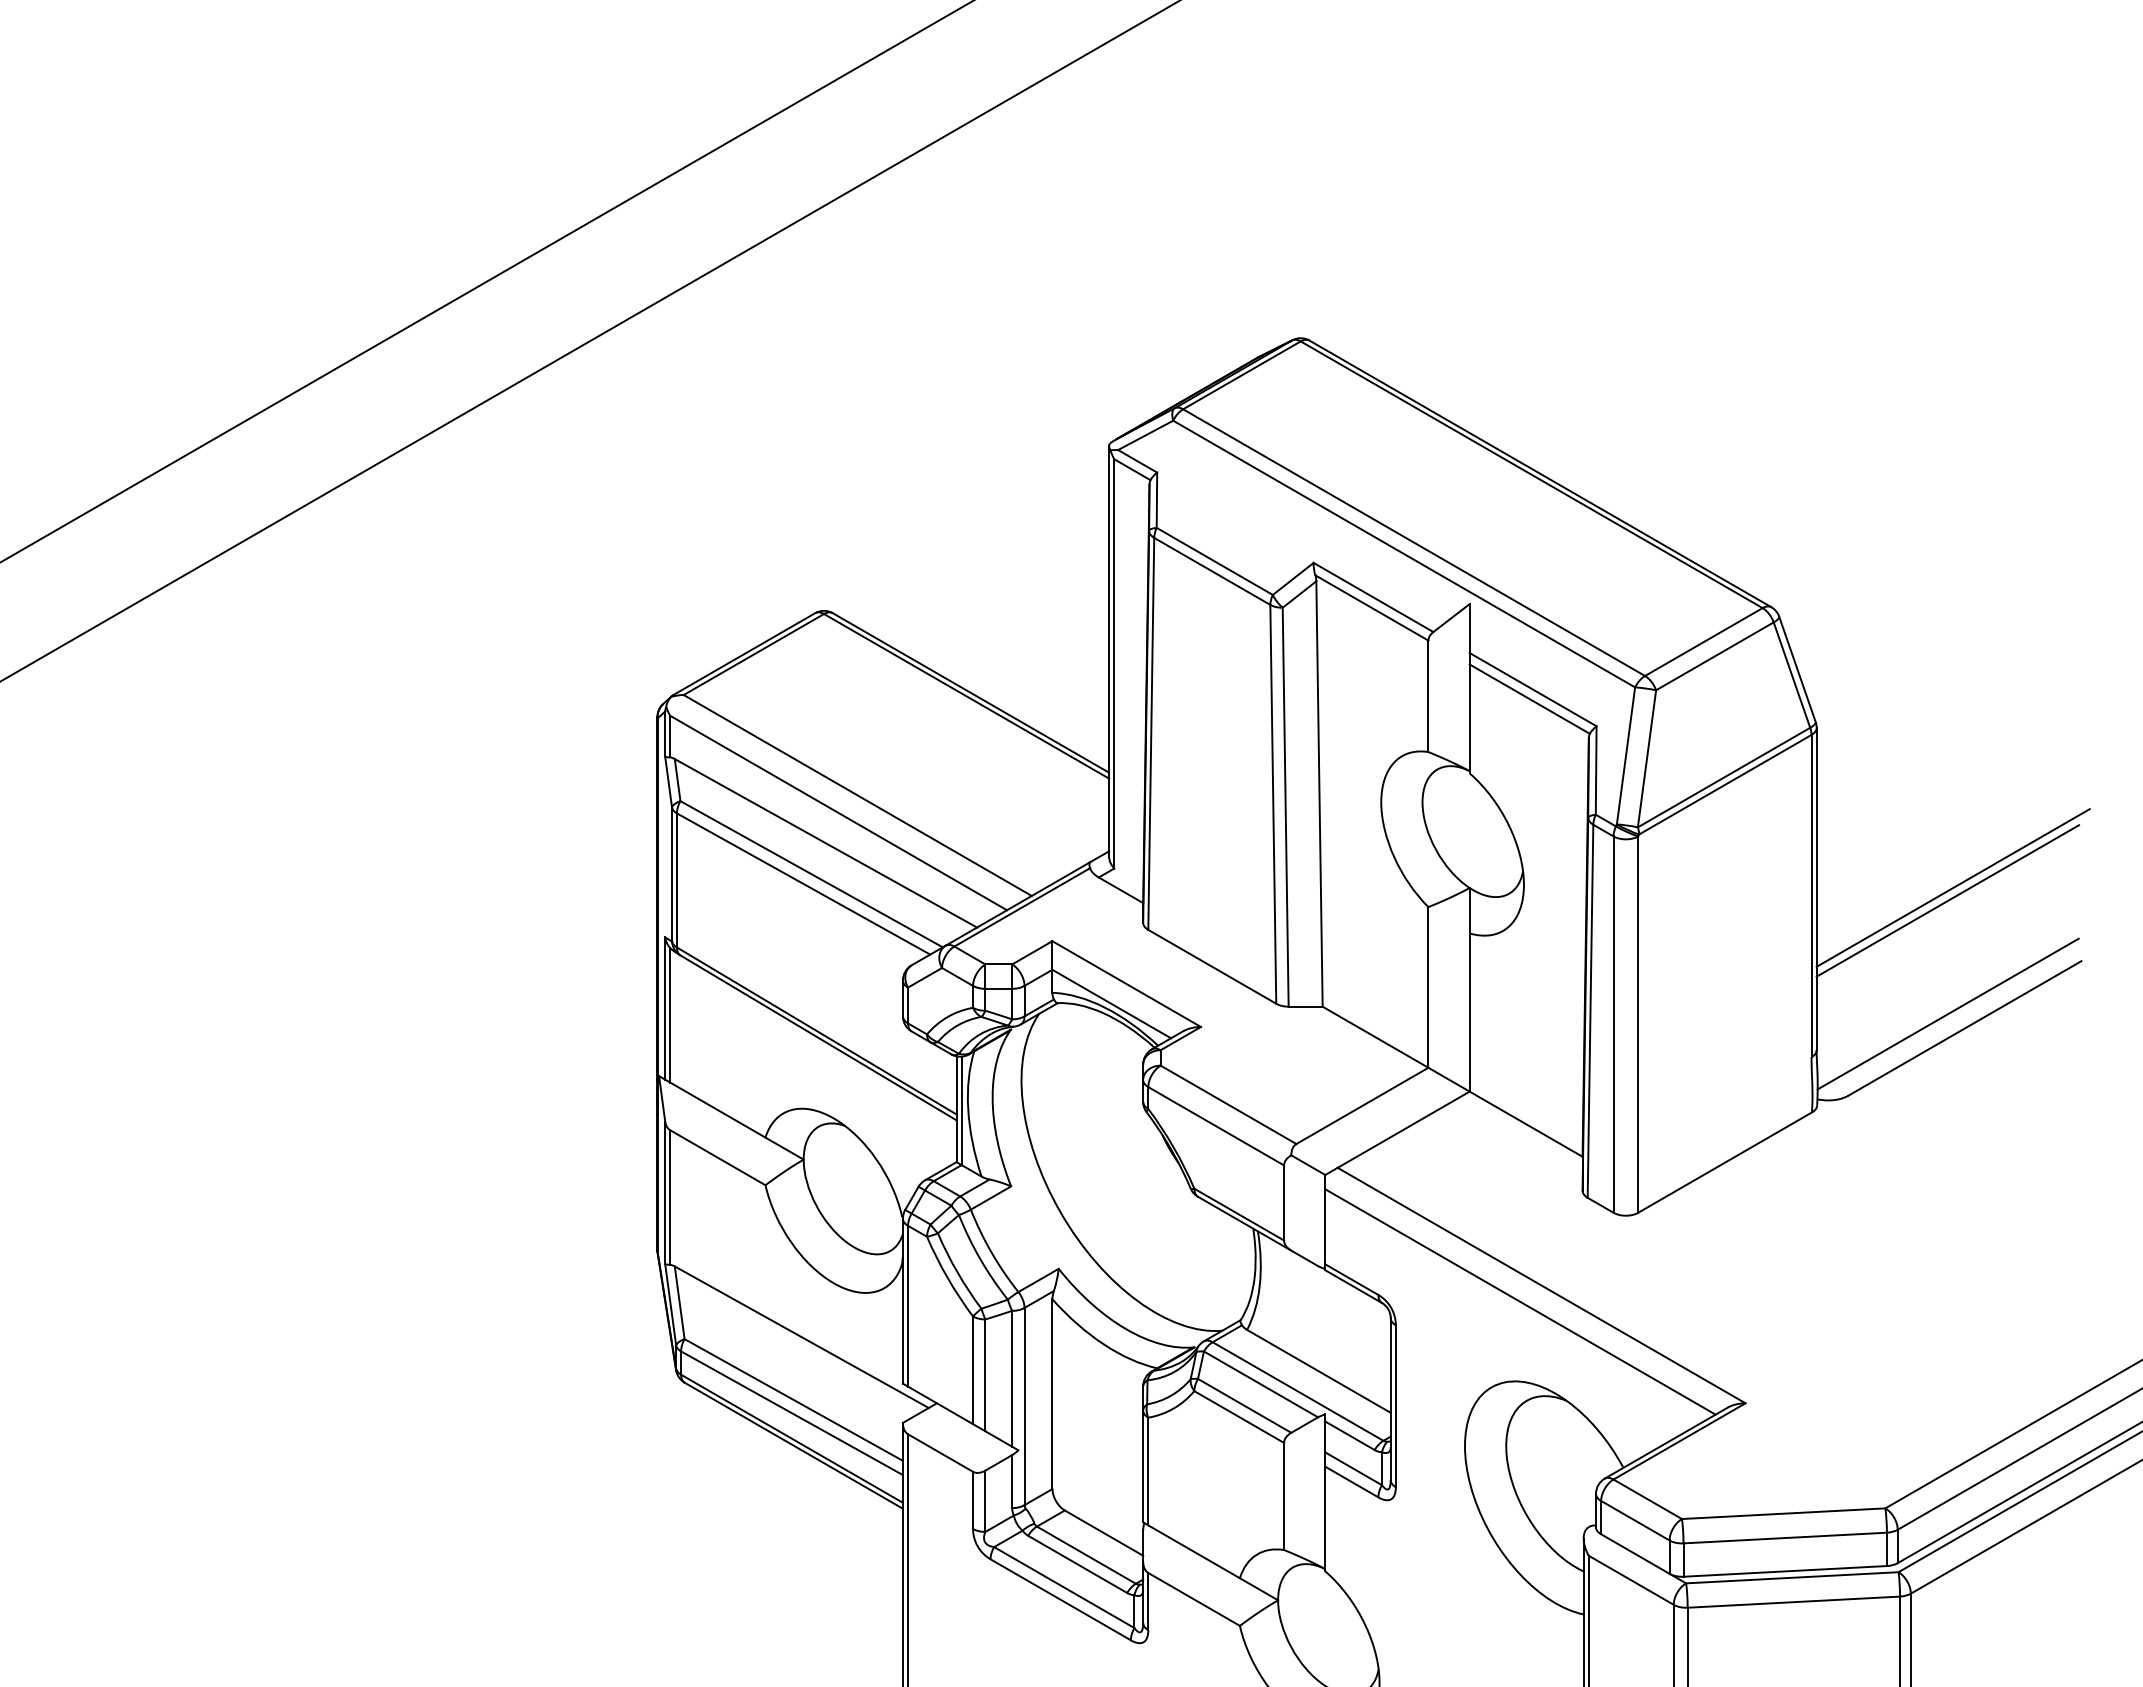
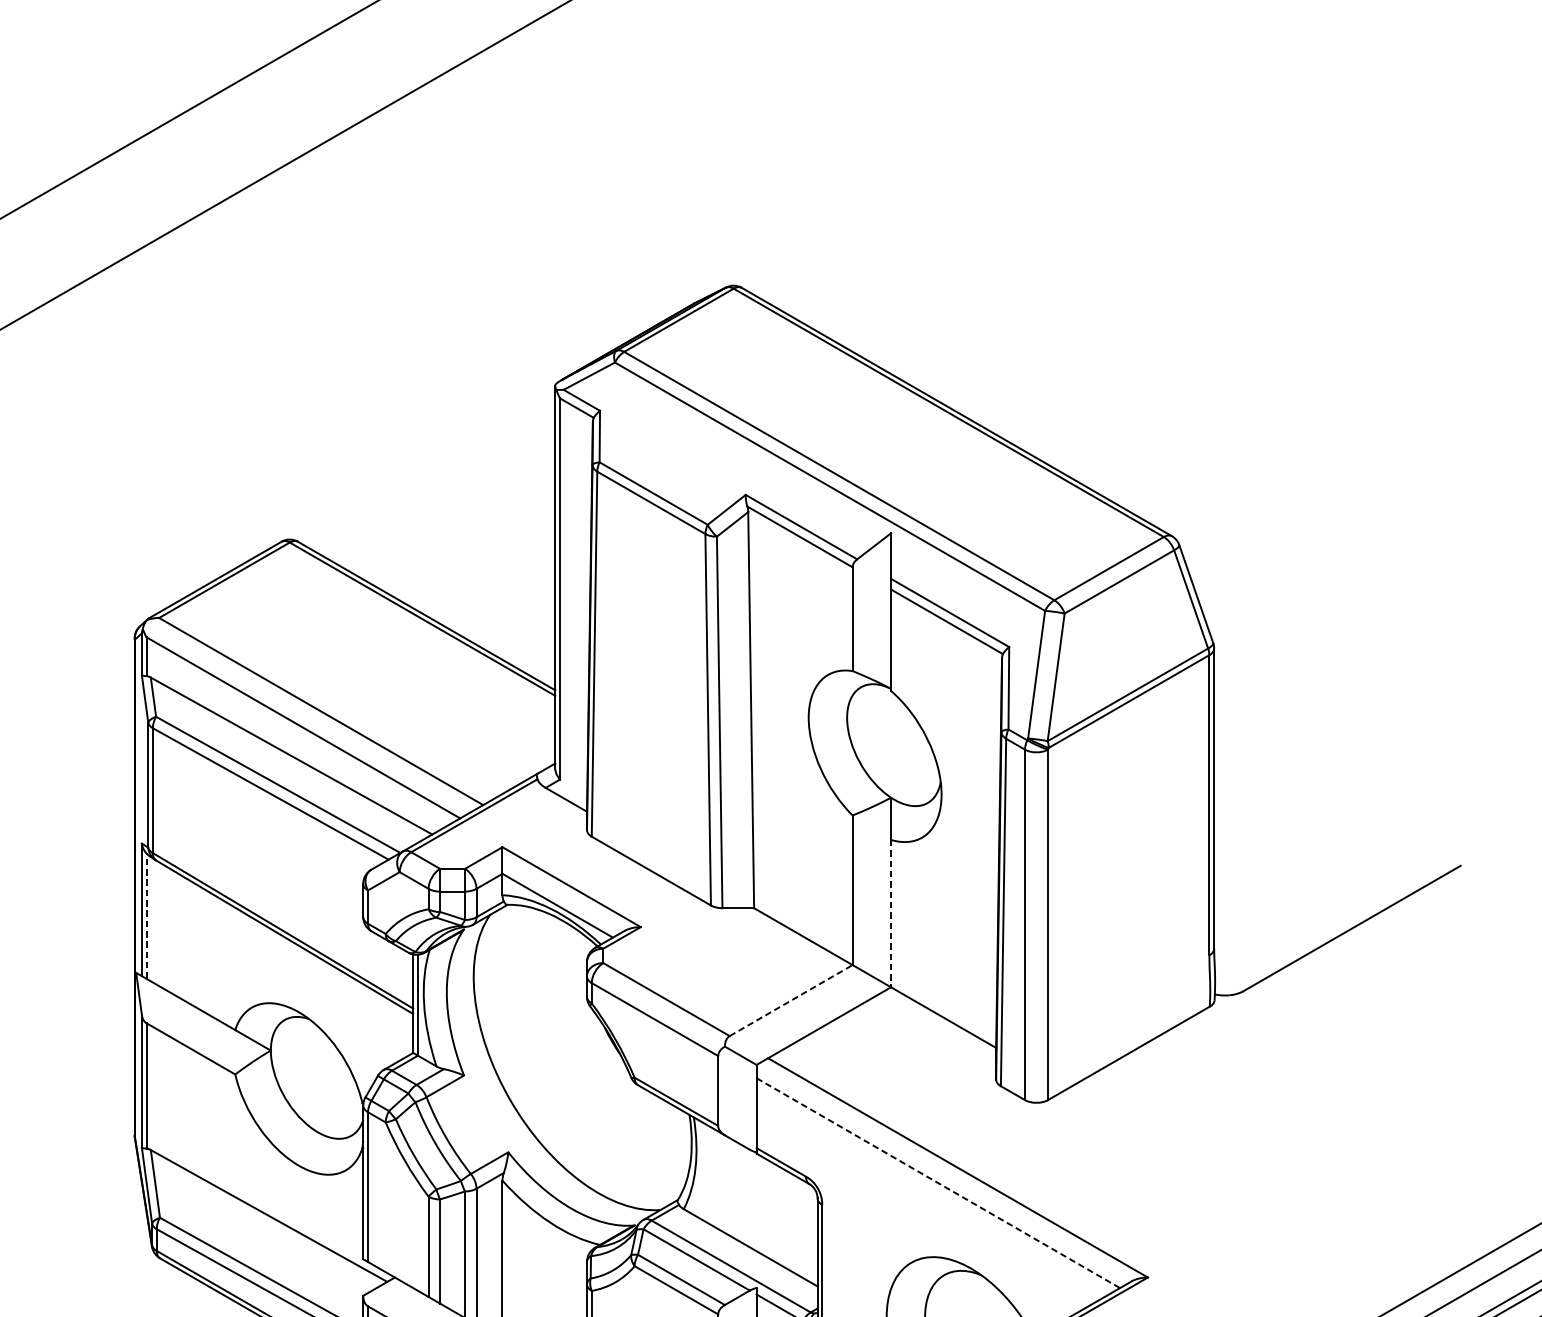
line: (1952, 887) -> (1340, 797), removed
line: (1947, 900) -> (1335, 809), removed
line: (1469, 1013) -> (890, 914), solid -> dashed
line: (1947, 1013) -> (1335, 914), removed
line: (670, 1014) -> (146, 915), solid -> dashed
line: (1362, 1105) -> (791, 1000), solid -> dashed
line: (1520, 1302) -> (938, 1183), solid -> dashed

